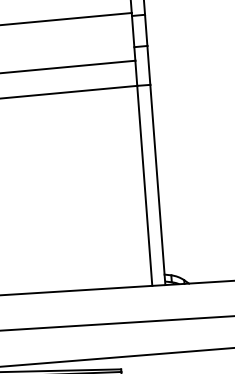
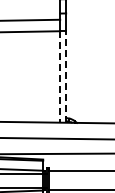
line: (145, 184) -> (60, 76), solid -> dashed
line: (158, 185) -> (66, 77), solid -> dashed

